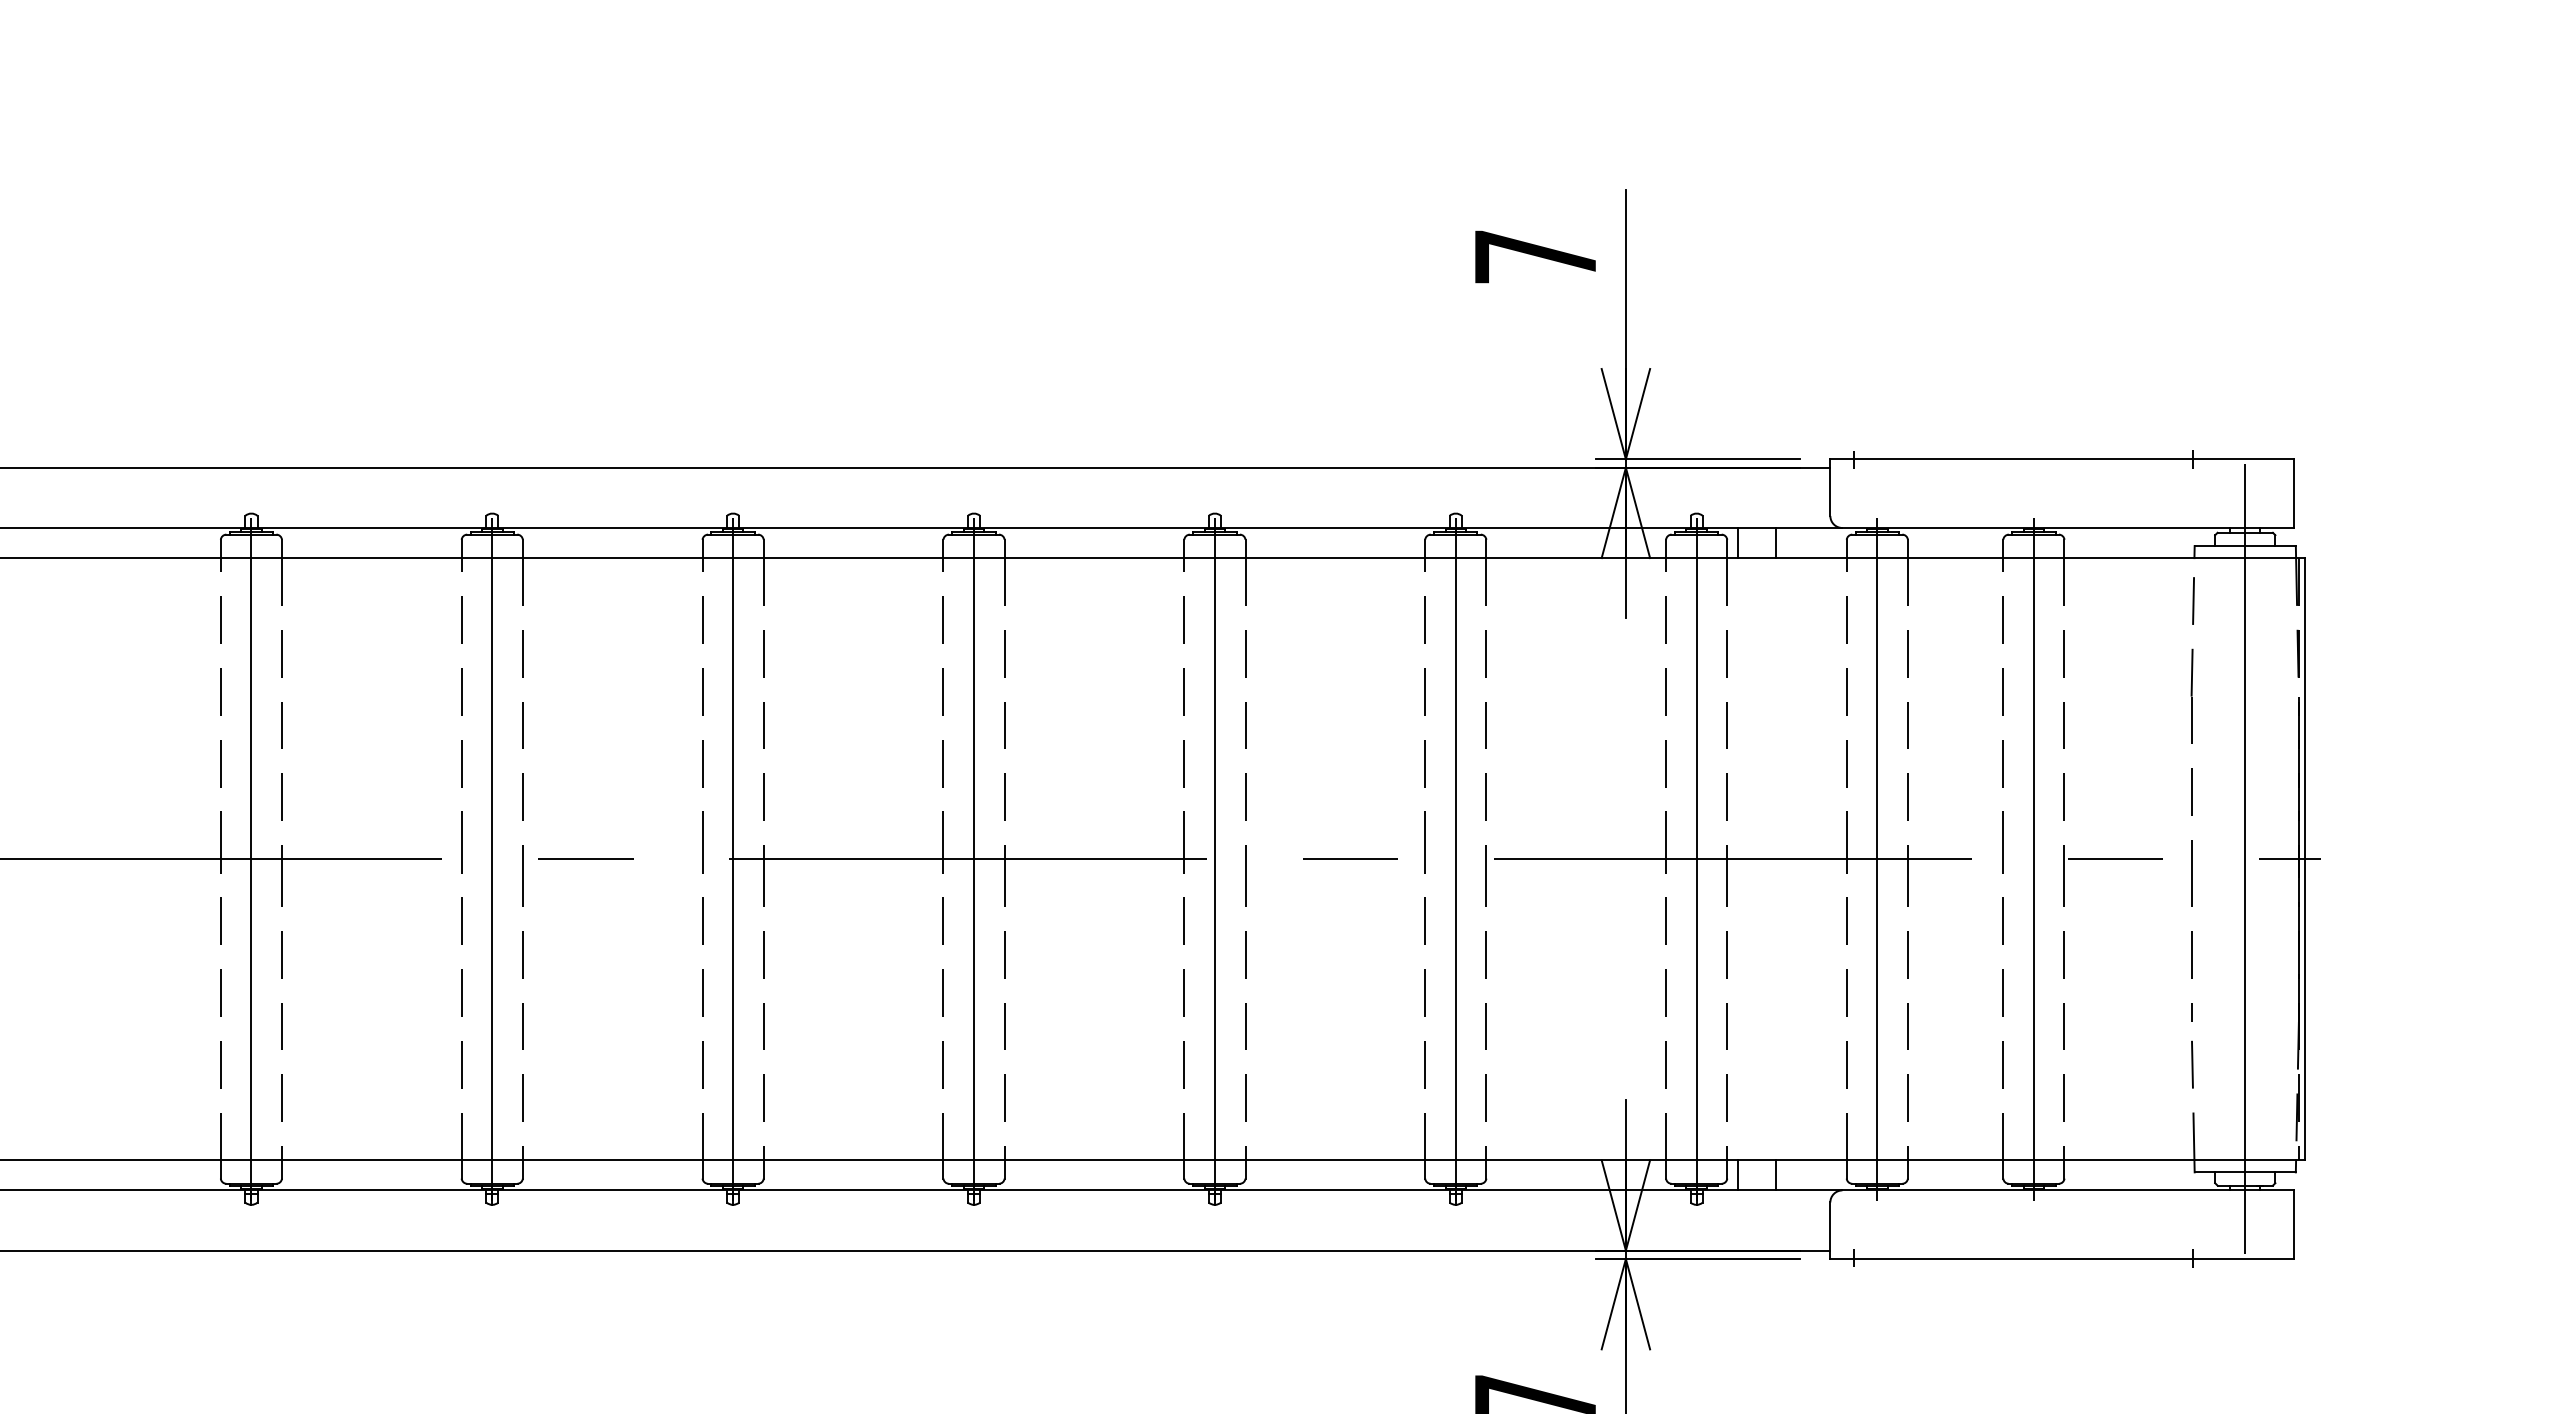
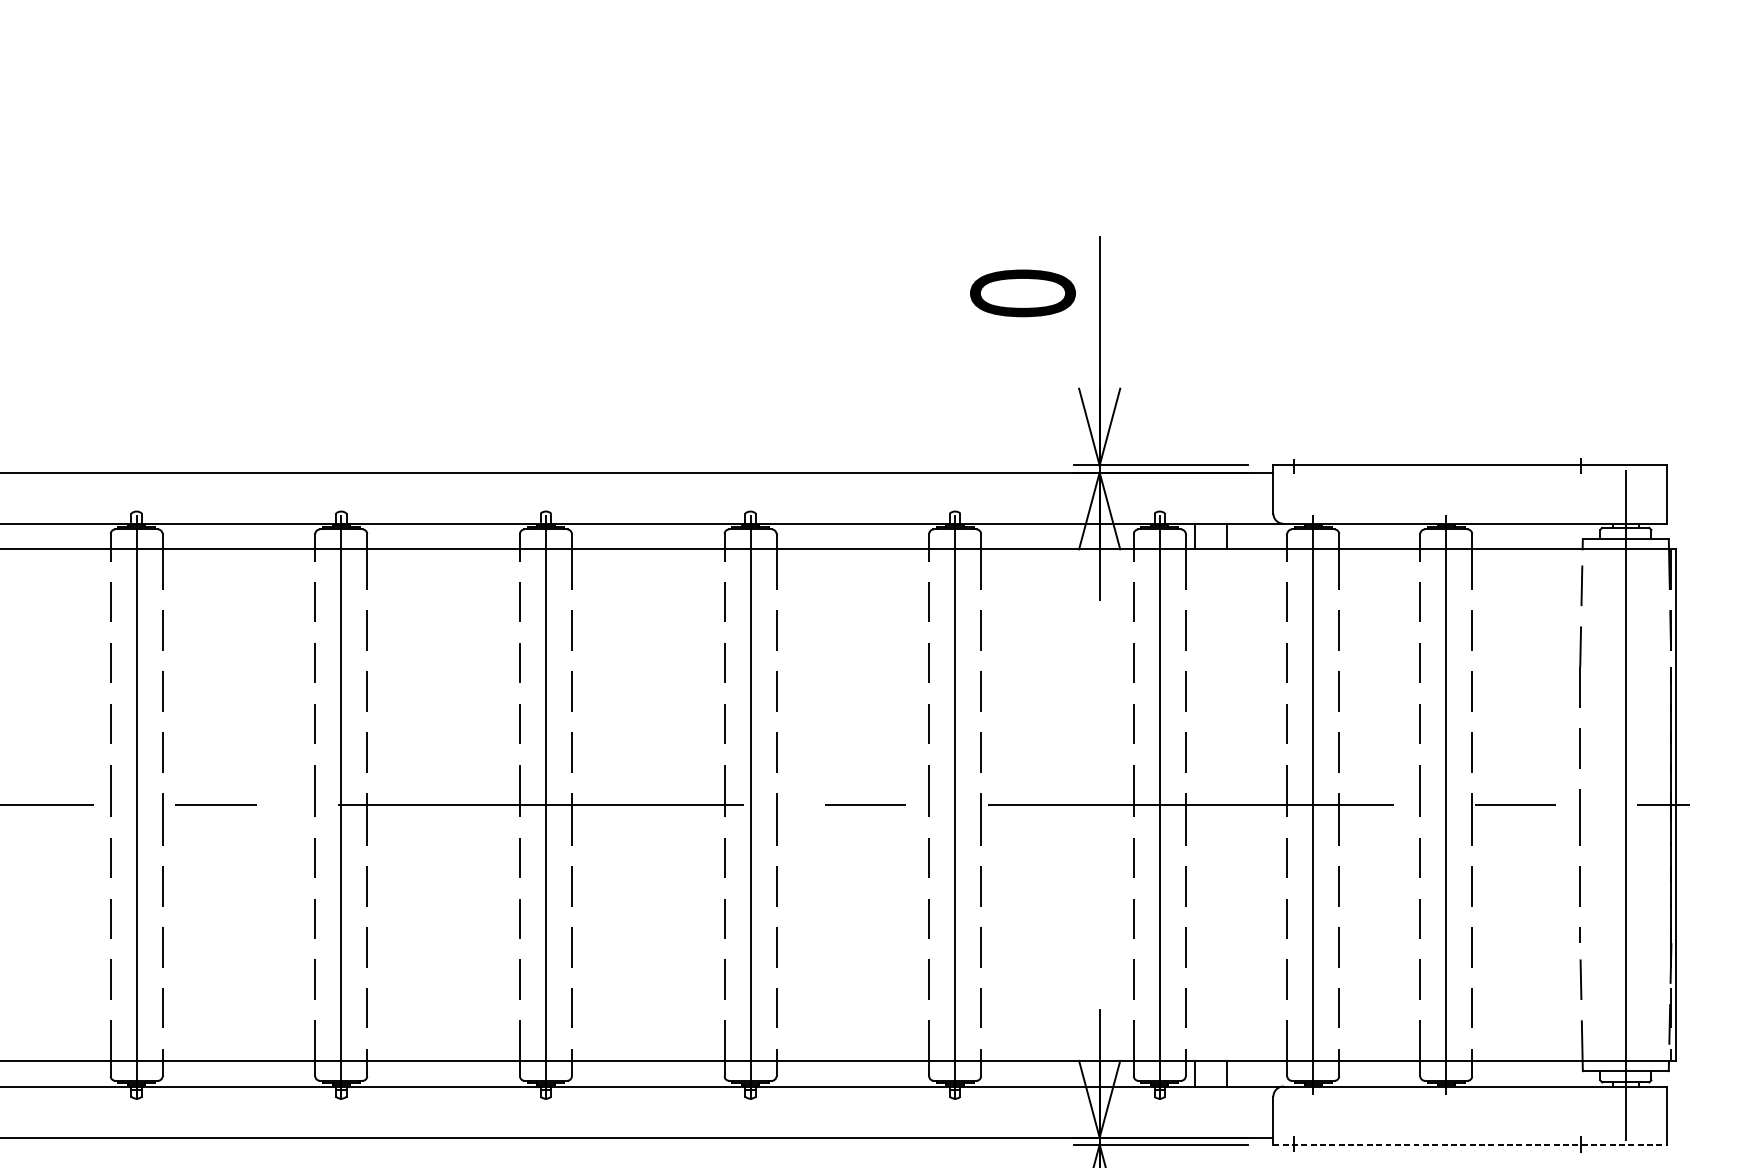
text: (1535, 256) -> (1022, 293), 7 -> 0
line: (2062, 1259) -> (1470, 1145), solid -> dashed

